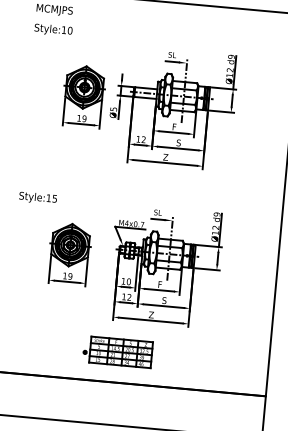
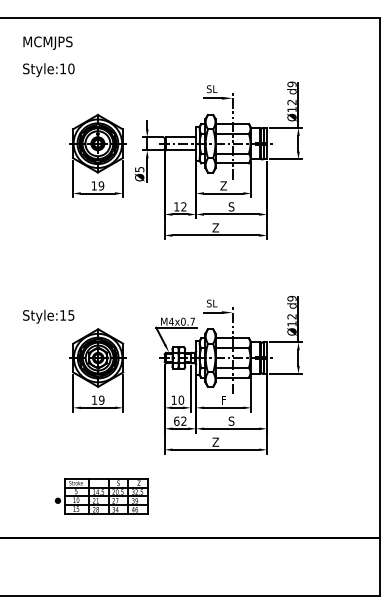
text: (174, 126) -> (223, 185), F -> Z
text: (38, 198) -> (48, 316), moved
text: (123, 296) -> (176, 420), 12 -> 62
part: (117, 352) -> (101, 496), moved

